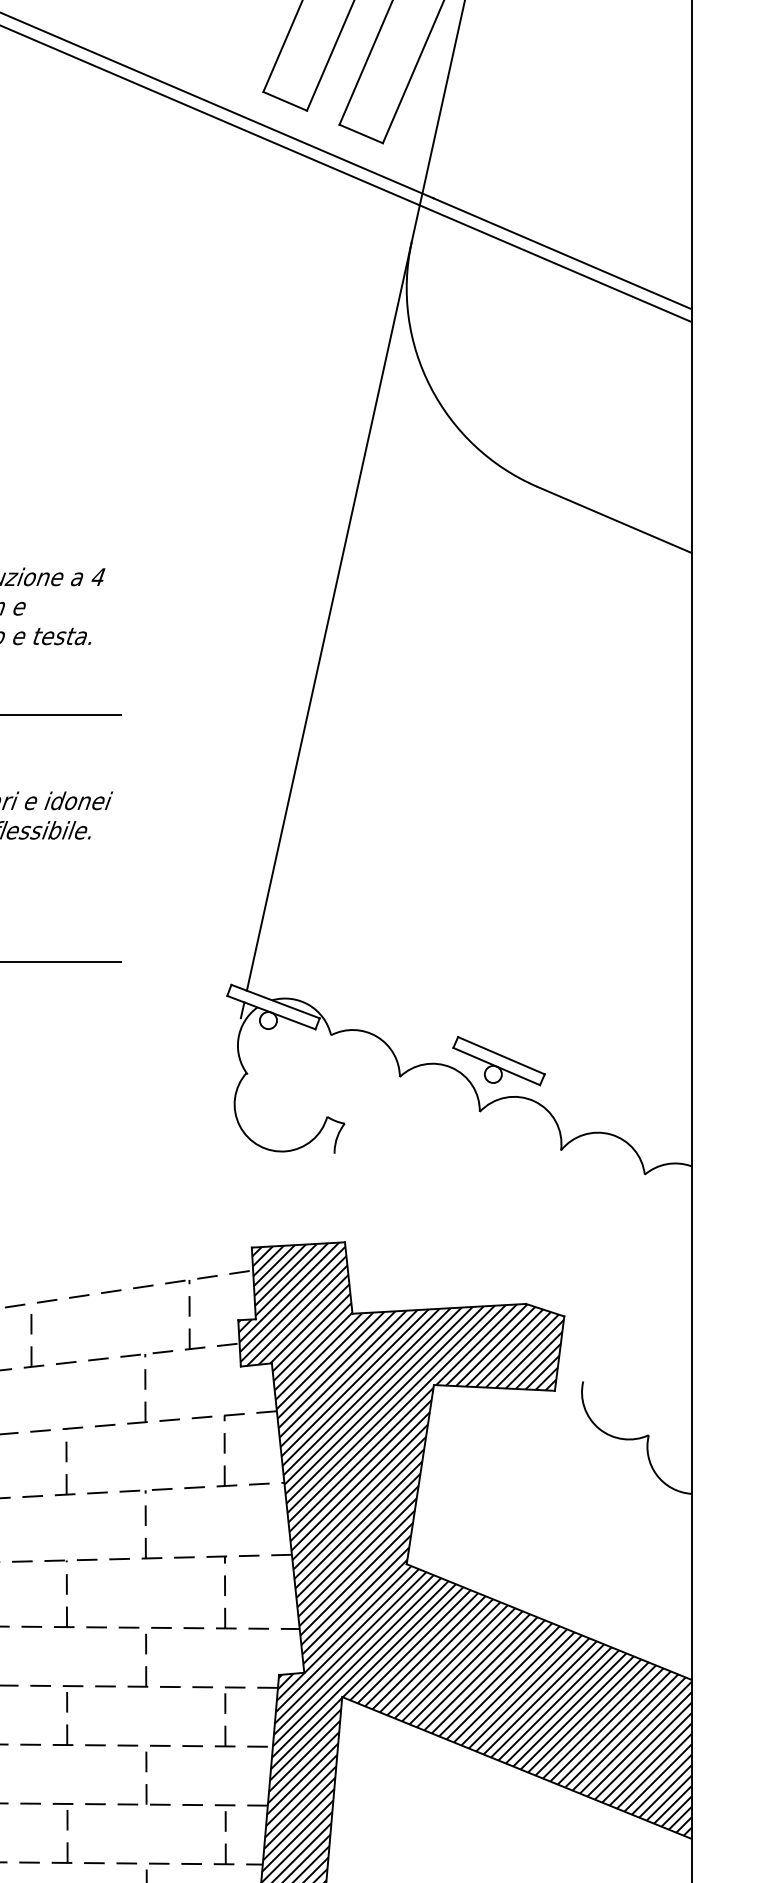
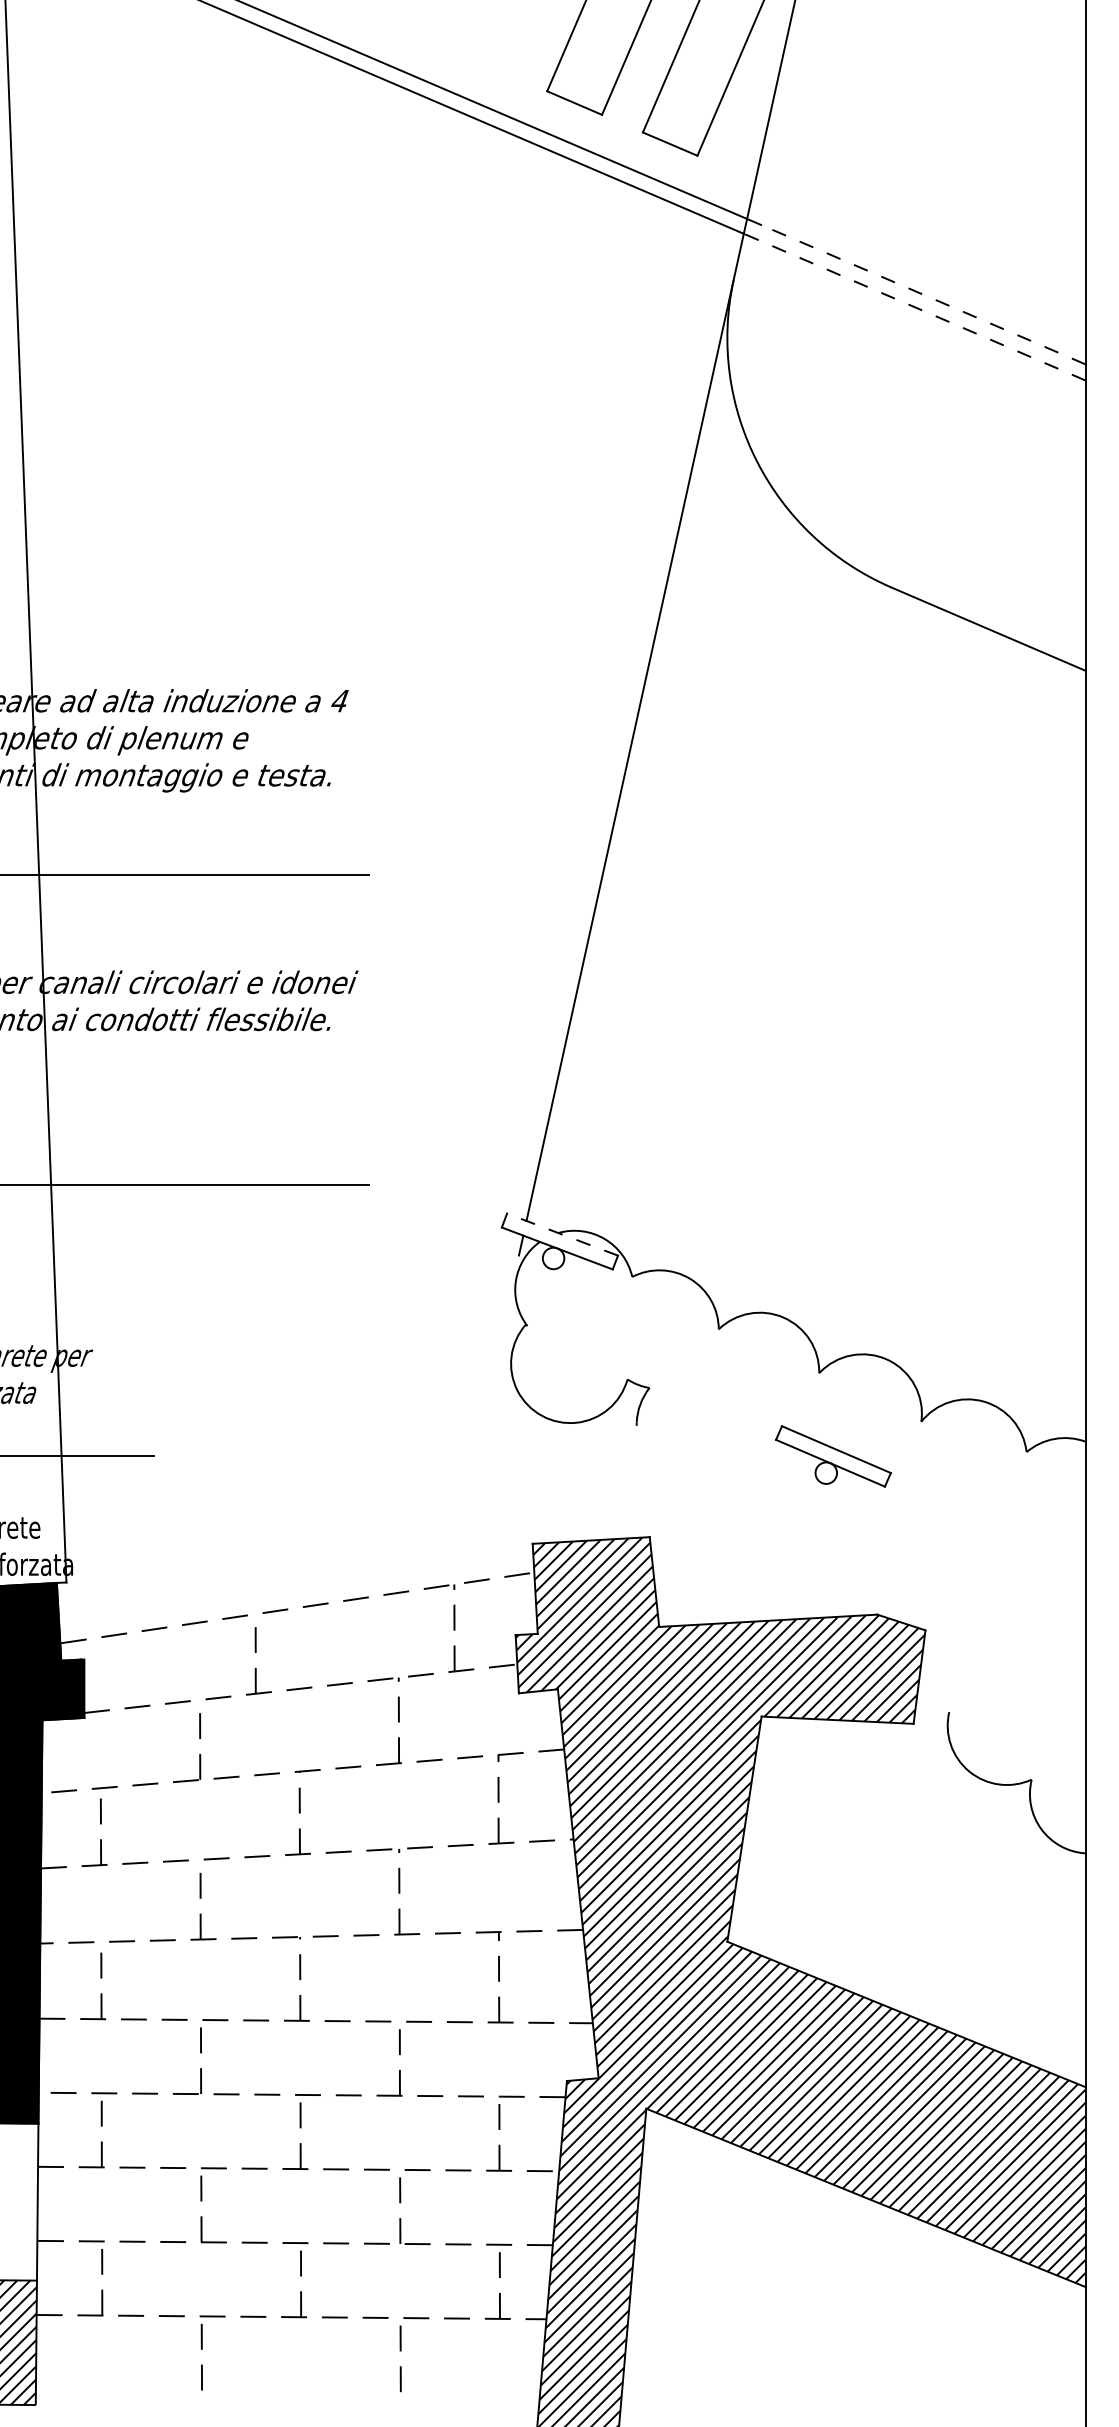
line: (562, 253) -> (923, 294), solid -> dashed
line: (555, 263) -> (914, 307), solid -> dashed
line: (275, 1001) -> (562, 1234), solid -> dashed
part: (499, 1061) -> (833, 1456), moved

